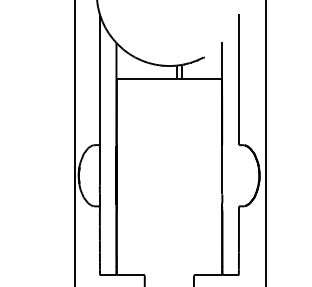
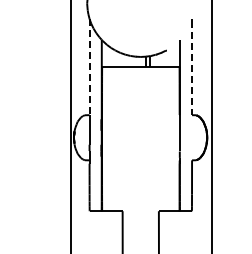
line: (99, 80) -> (89, 67), solid -> dashed
line: (239, 81) -> (192, 68), solid -> dashed

